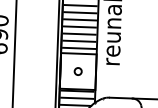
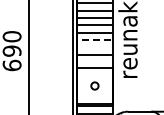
line: (79, 27) -> (94, 40), solid -> dashed
line: (79, 34) -> (94, 47), removed
line: (78, 48) -> (94, 62), removed

